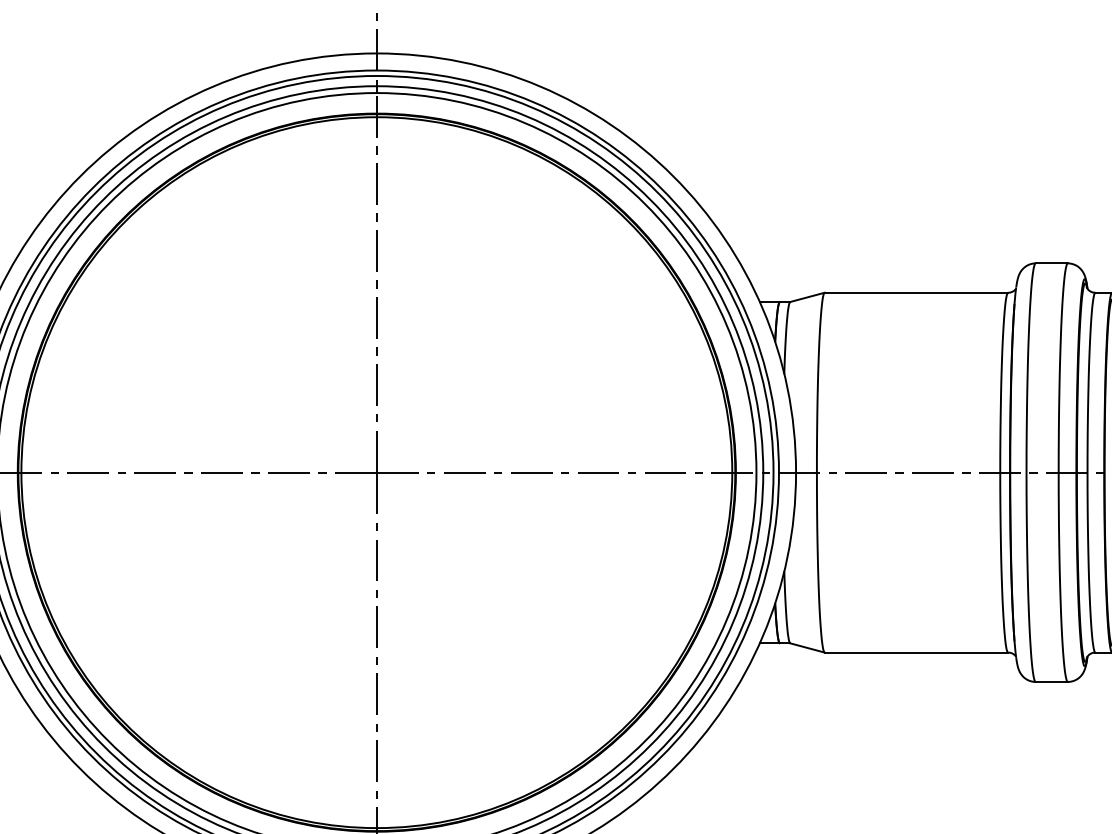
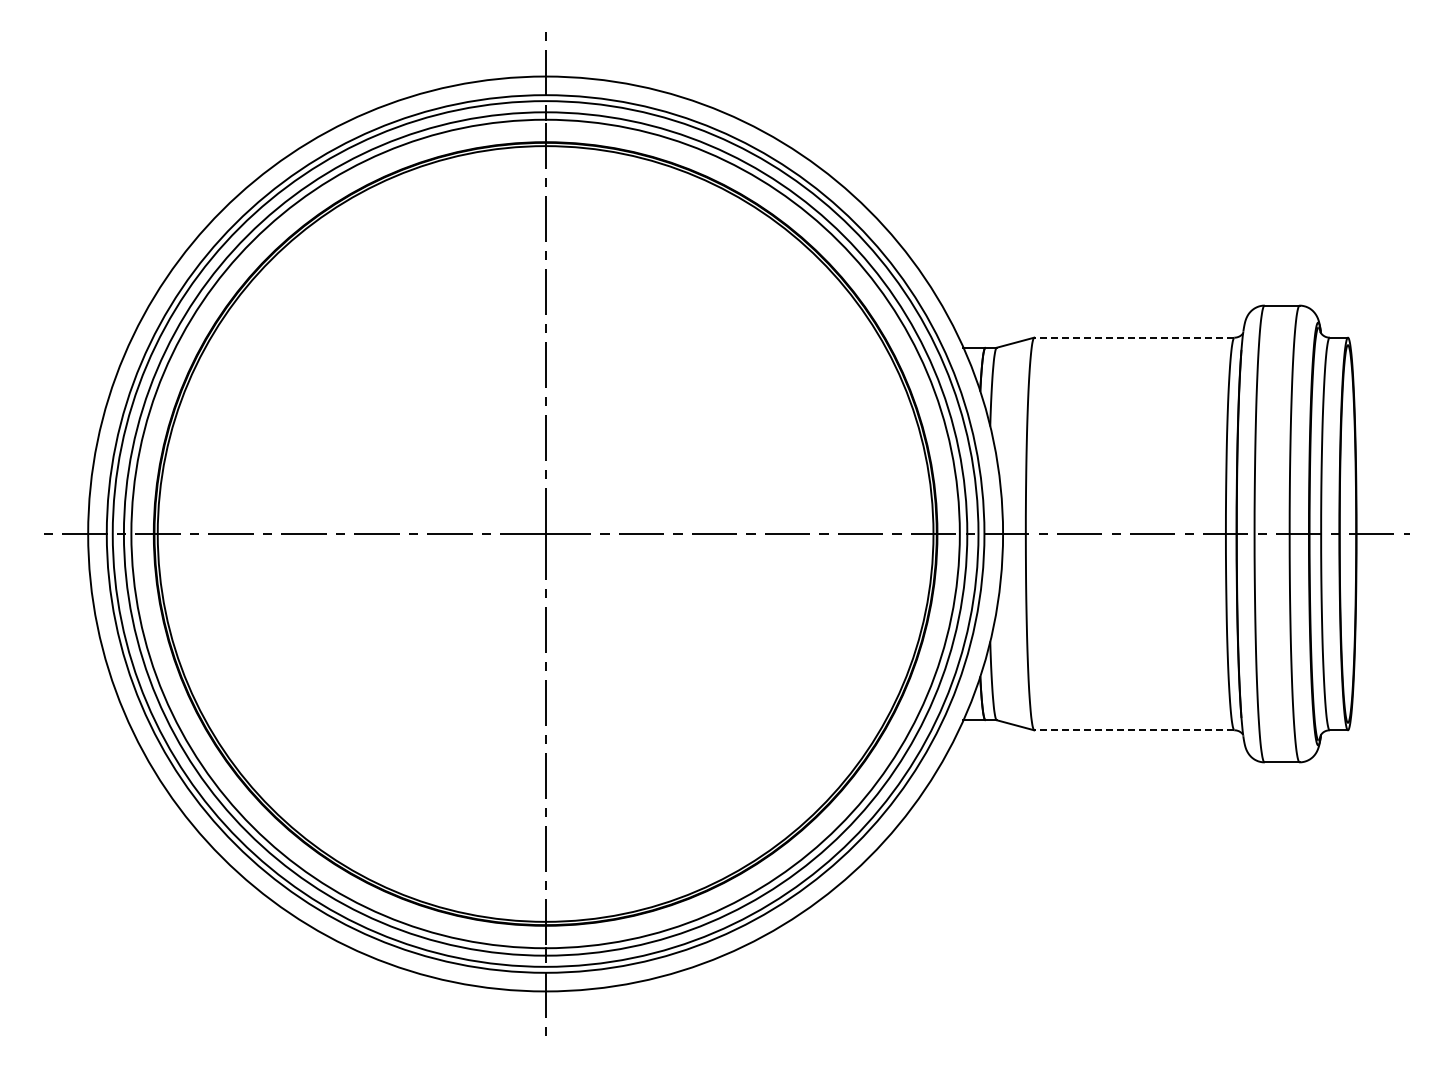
line: (915, 292) -> (1133, 337), solid -> dashed
line: (915, 652) -> (1133, 730), solid -> dashed

